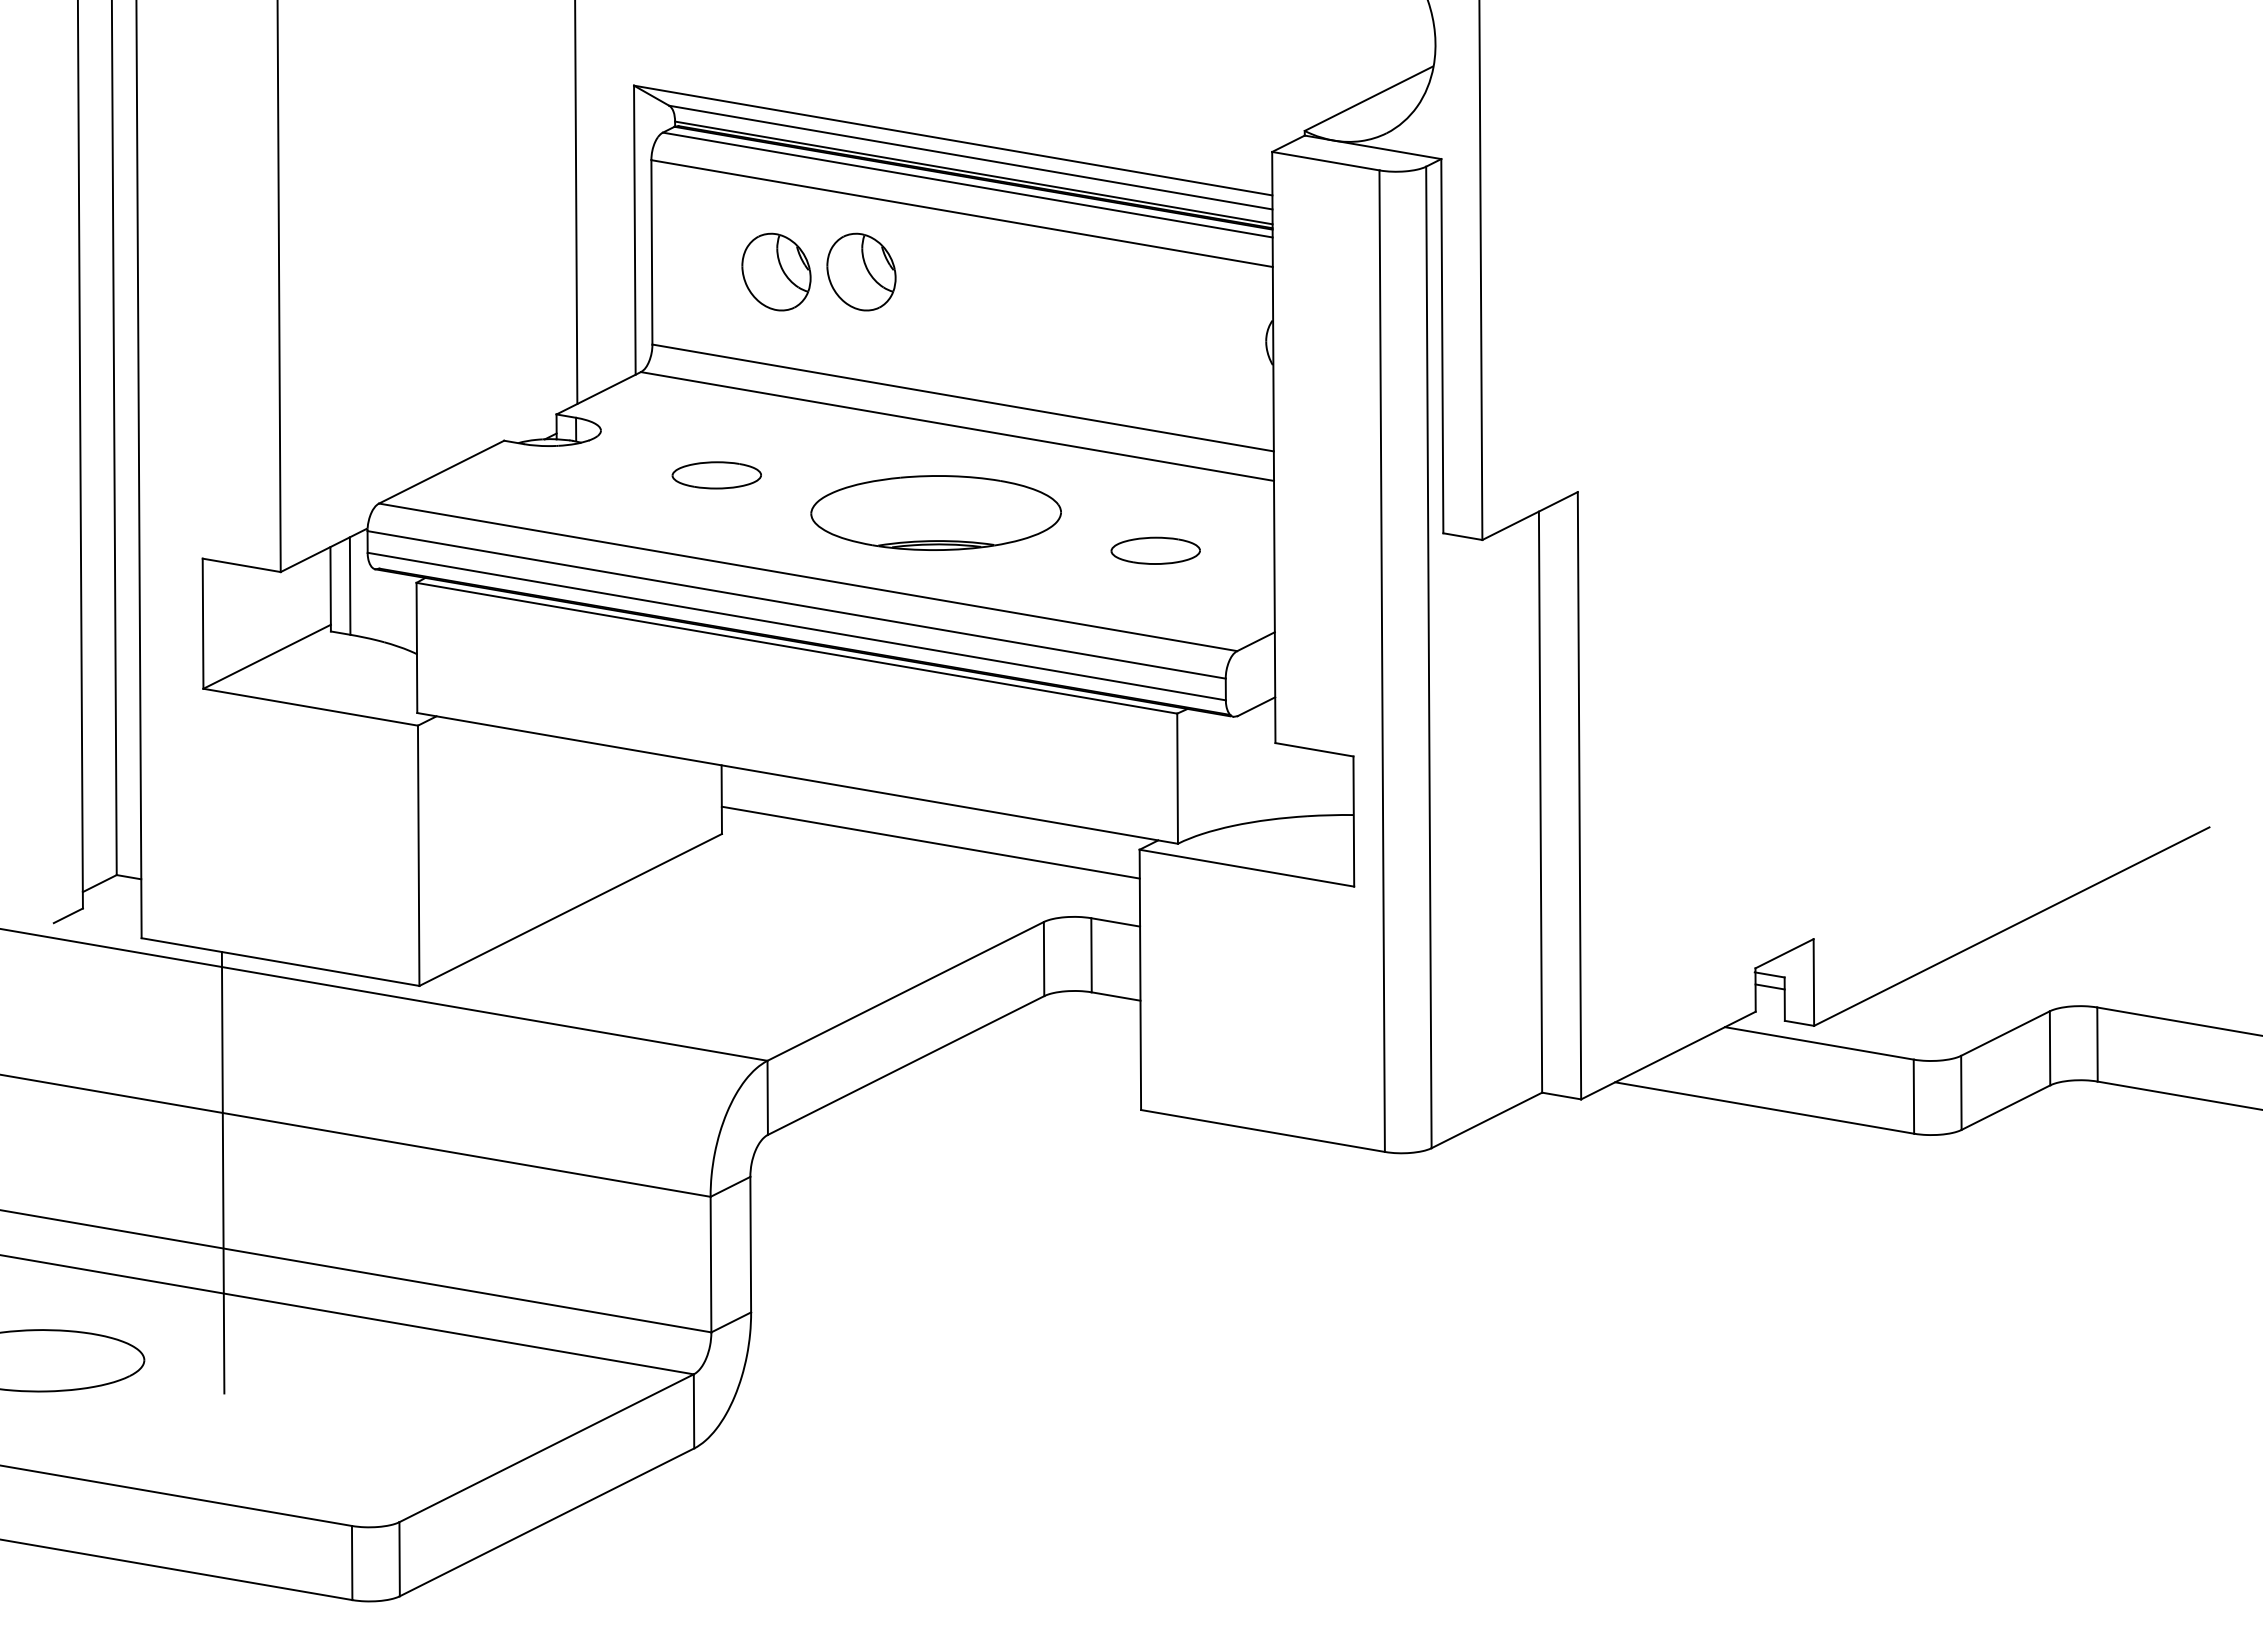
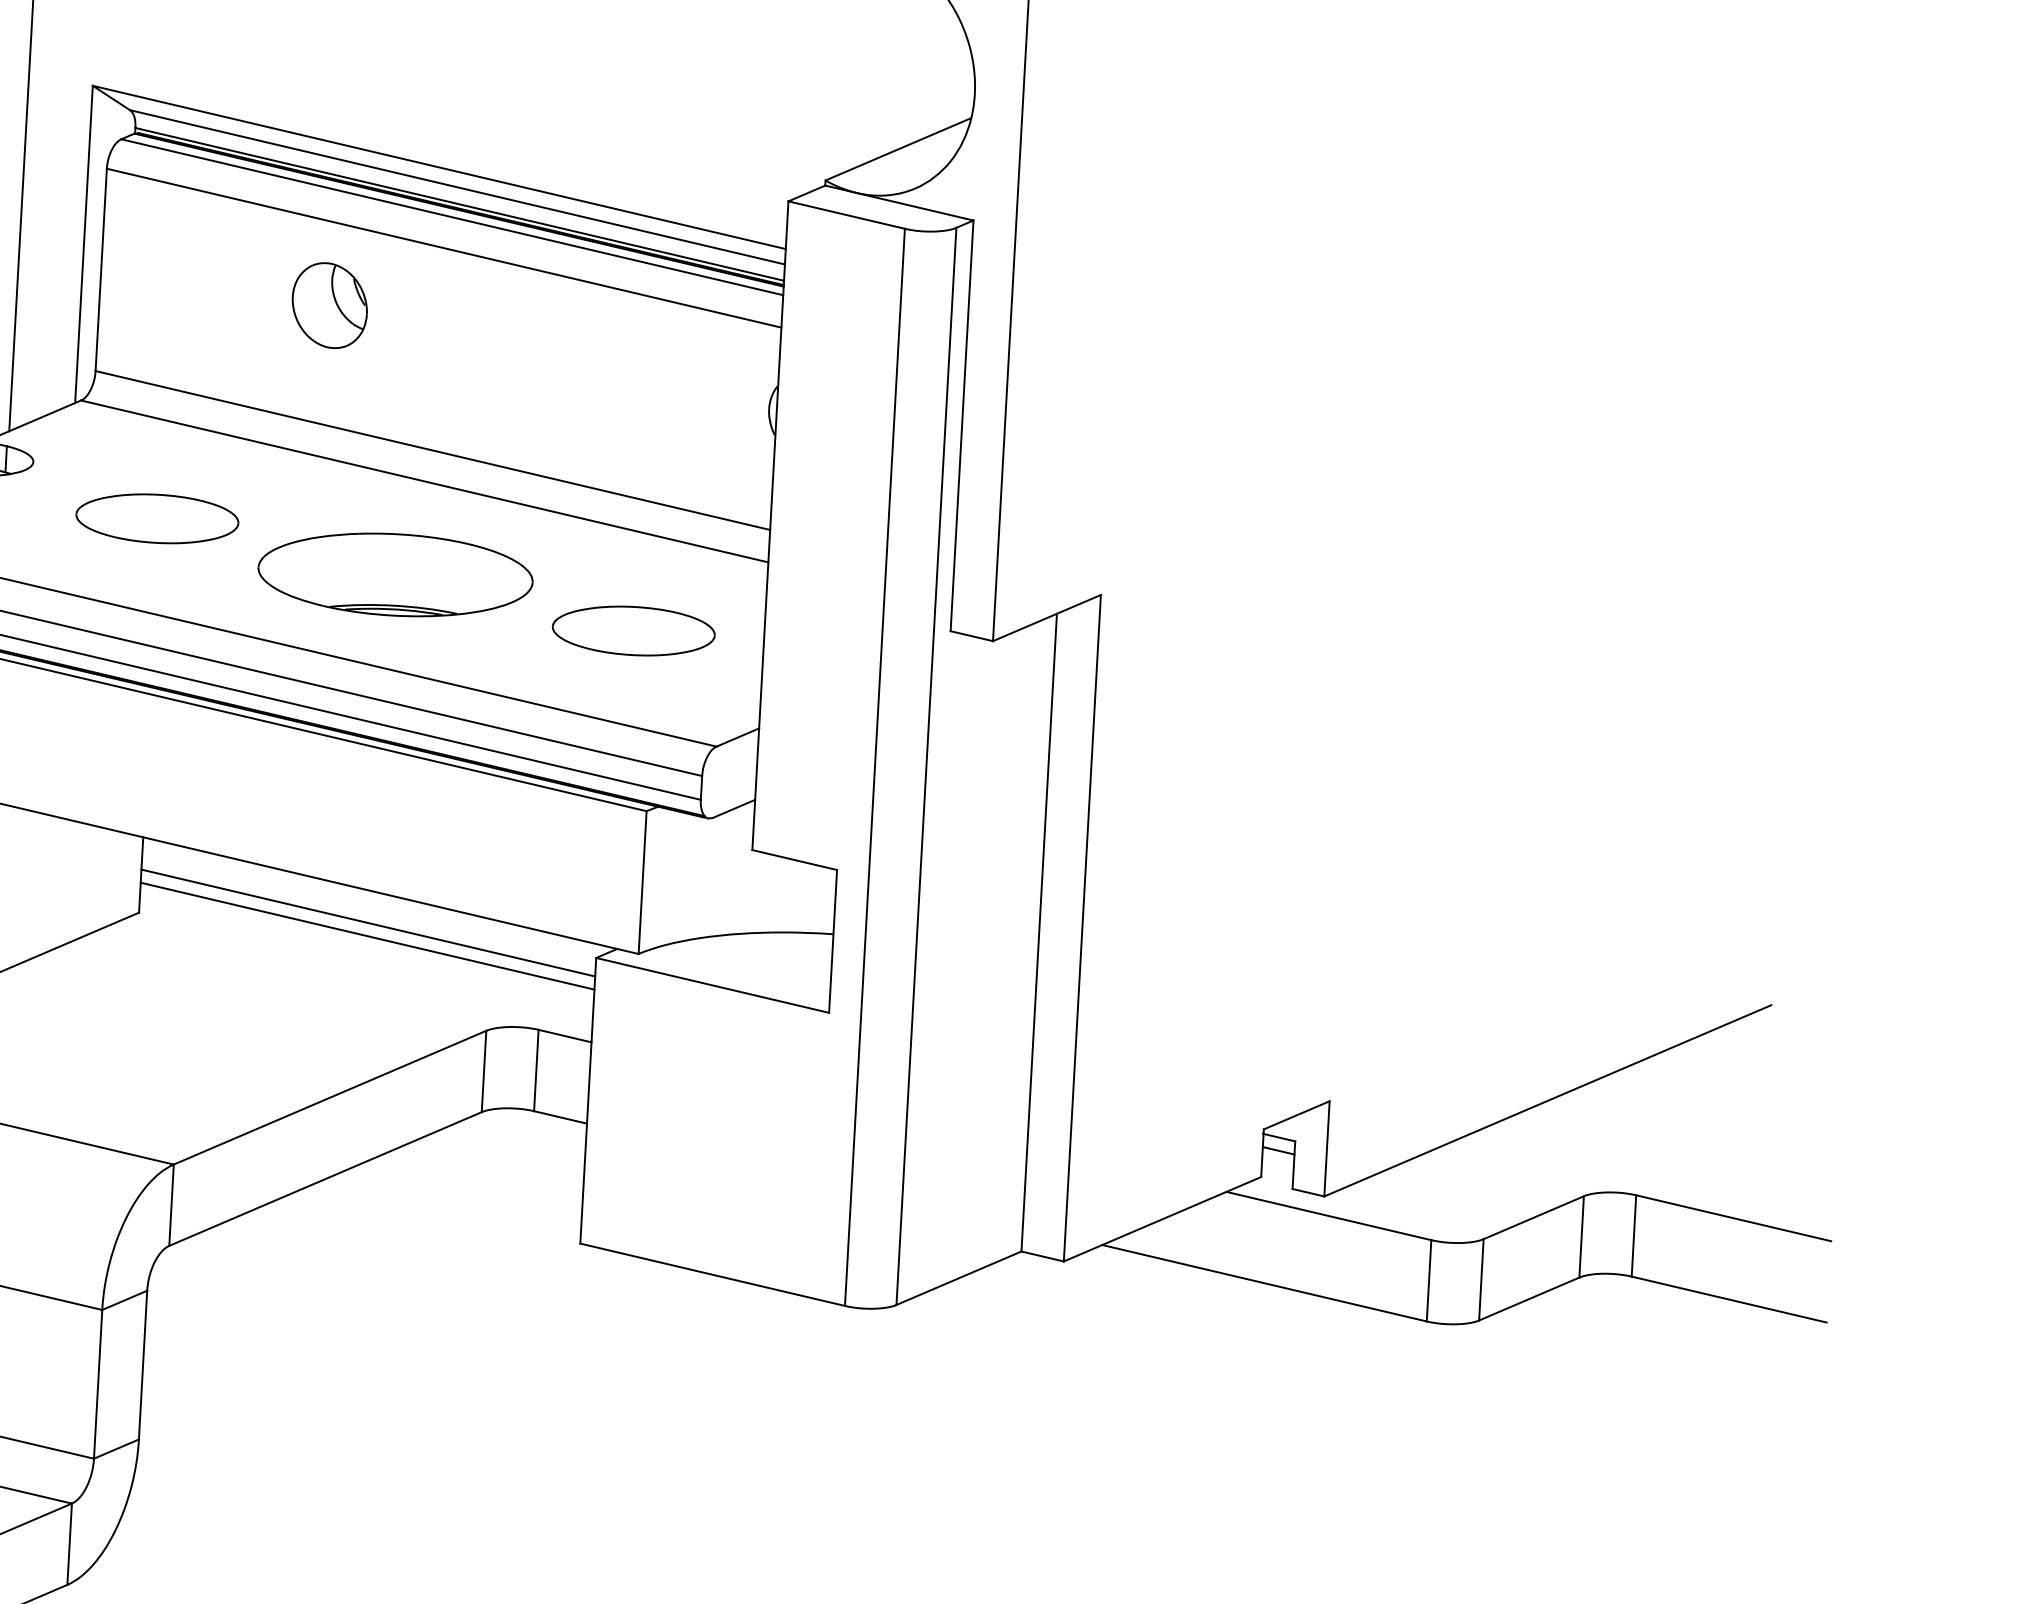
part: (776, 271) -> (236, 299), removed
part: (716, 475) -> (157, 519), size x1.67
part: (1155, 550) -> (633, 630), size x1.67
line: (930, 830) -> (368, 922), added

